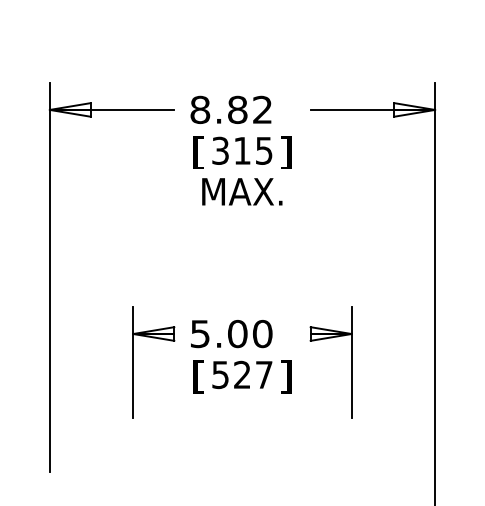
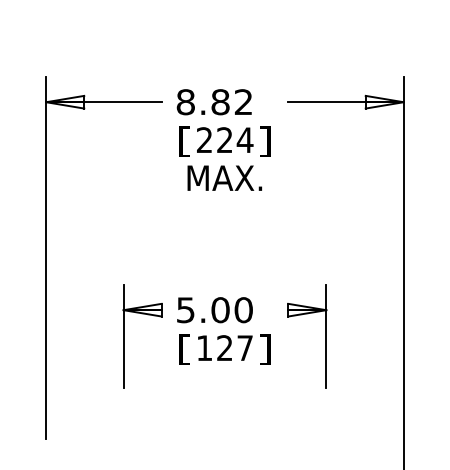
text: (243, 151) -> (225, 140), 315 -> 224
text: (220, 375) -> (204, 348), 527 -> 127

